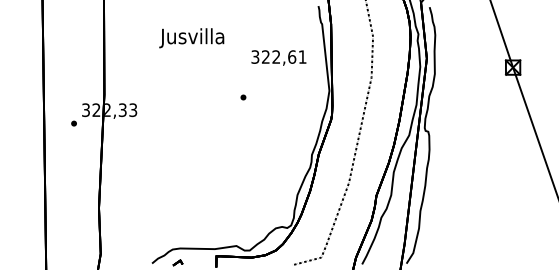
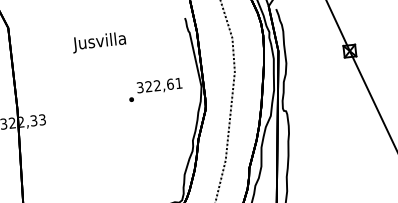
text: (191, 38) -> (99, 42), moved
text: (278, 57) -> (159, 85), moved

